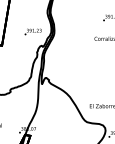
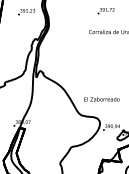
text: (33, 32) -> (26, 12), moved

